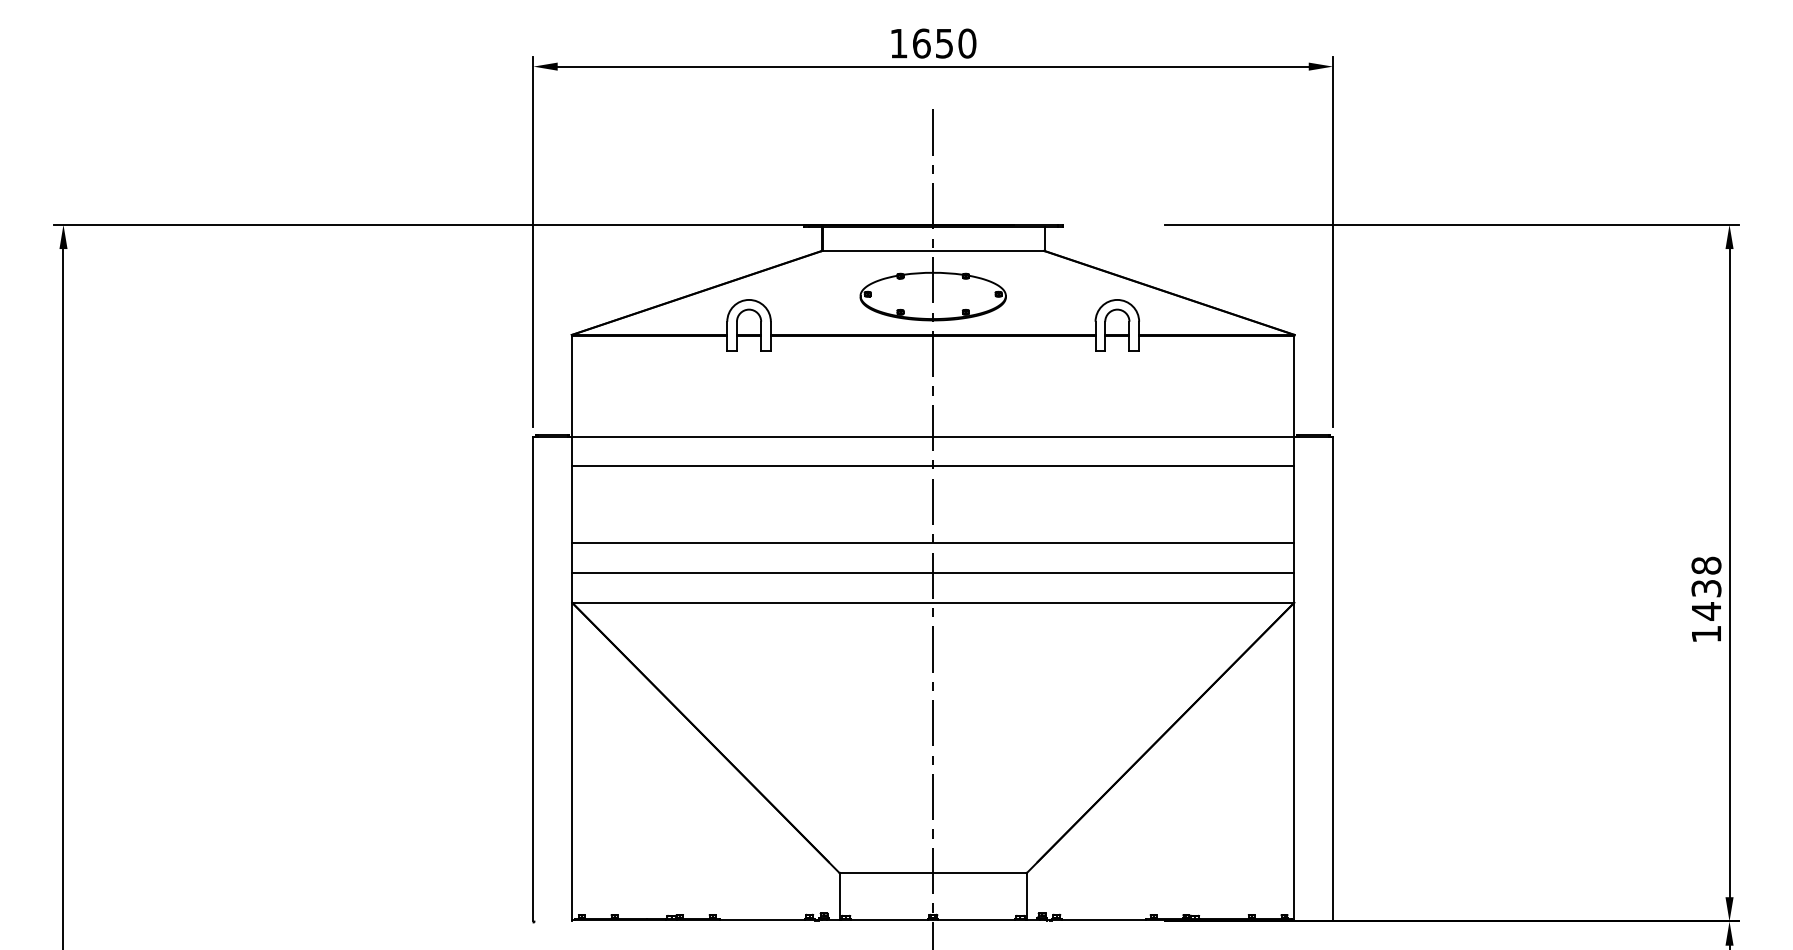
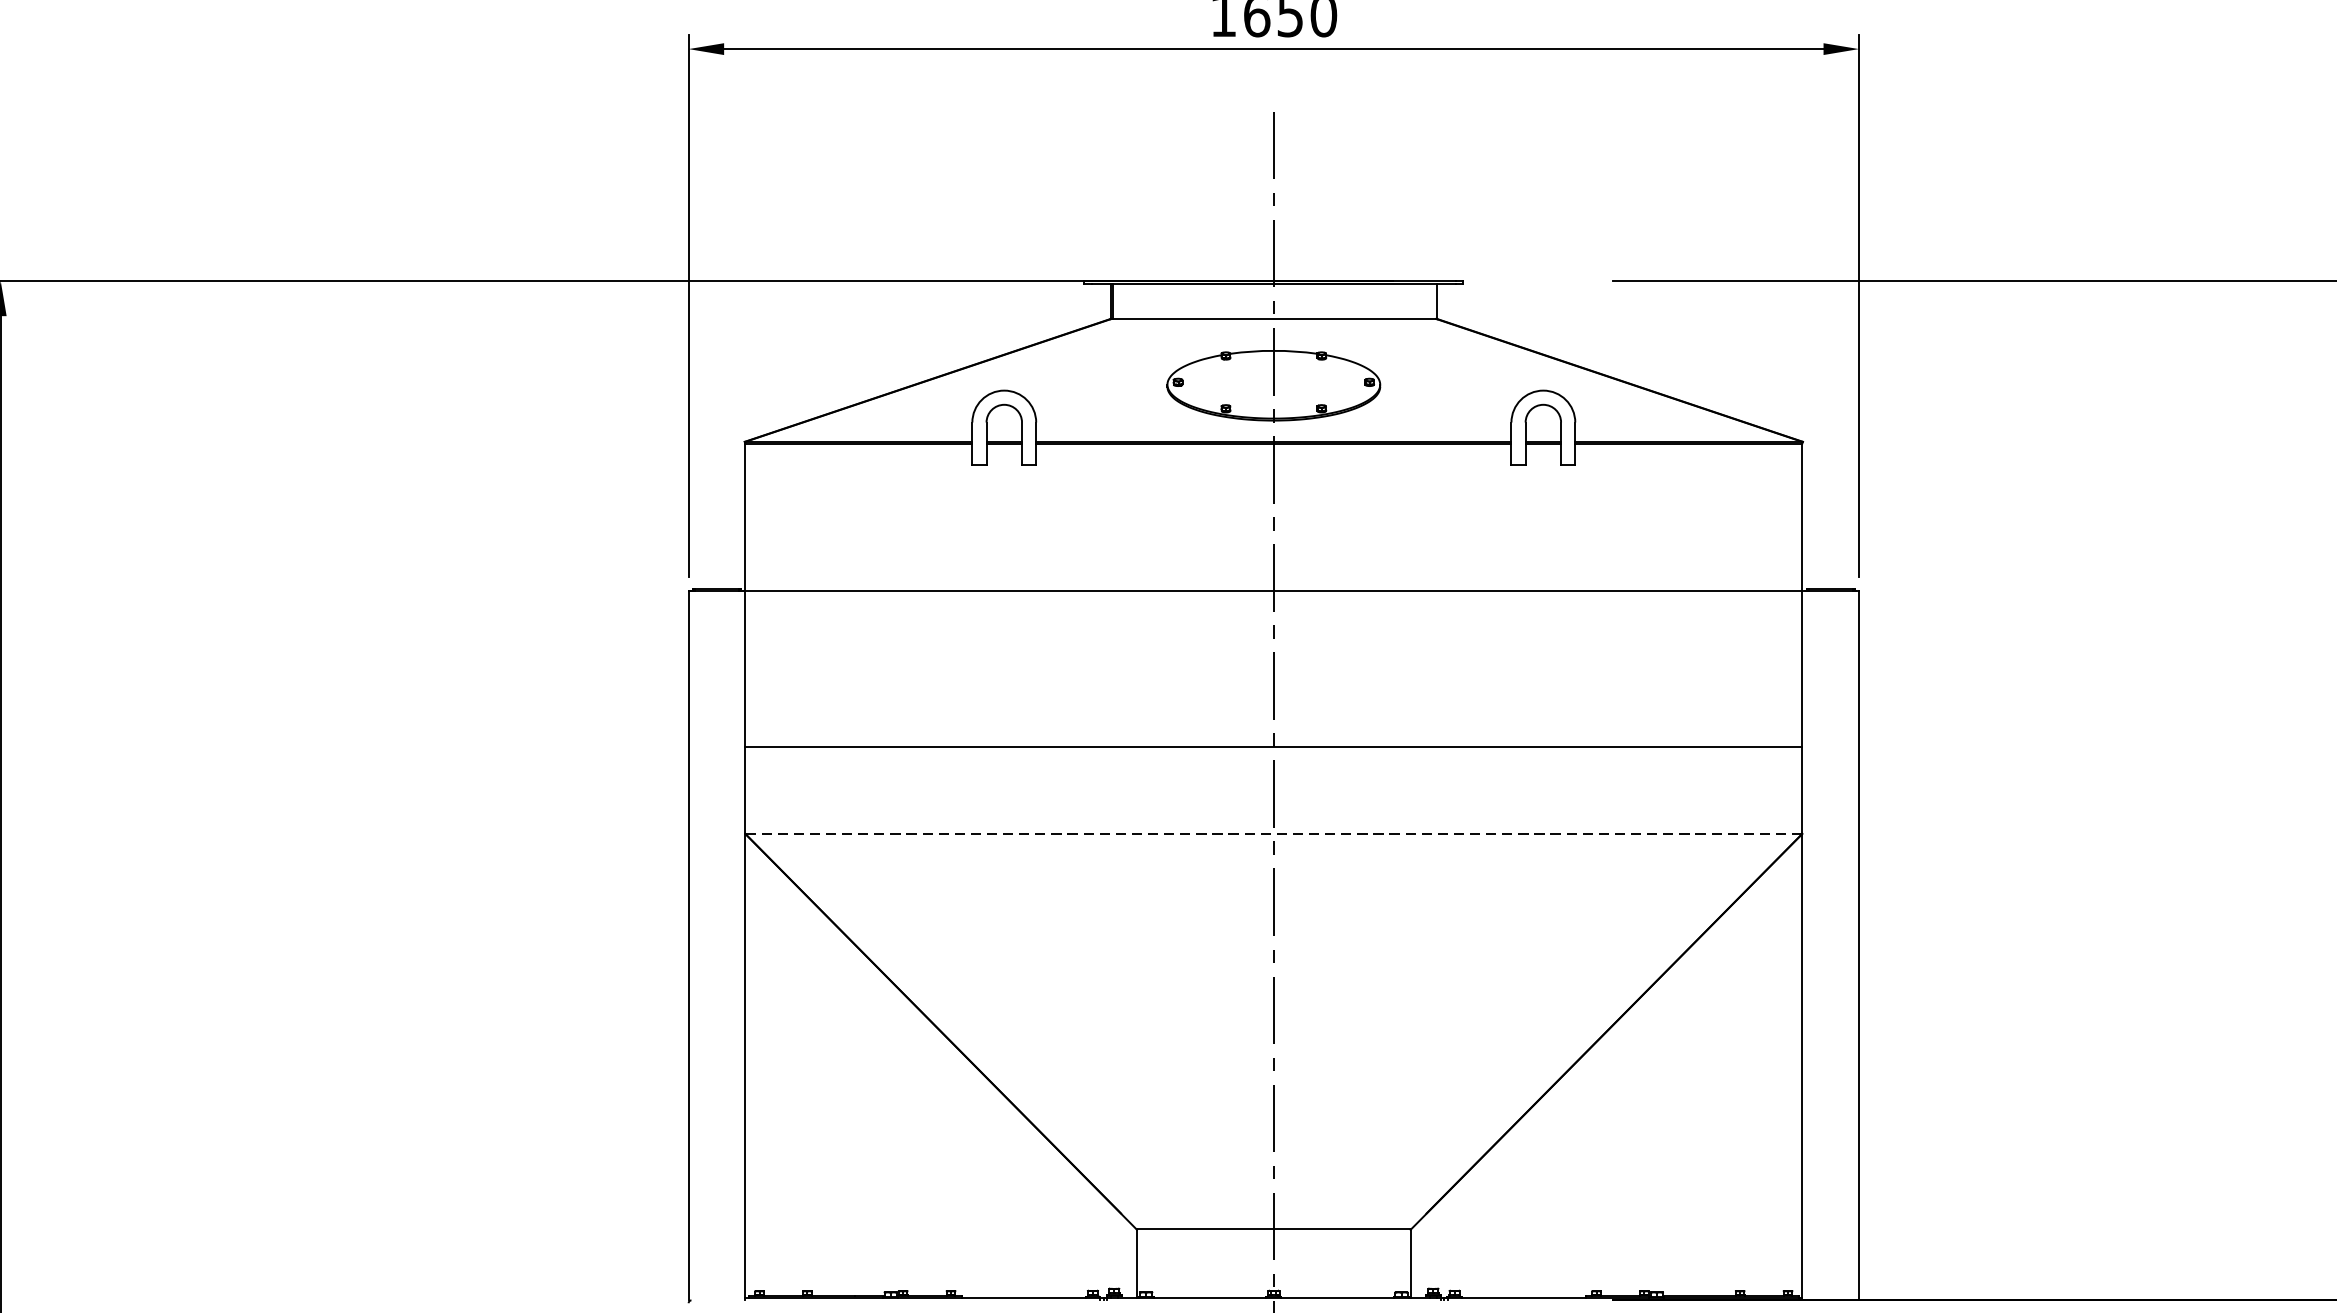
line: (933, 465) -> (1274, 632), removed
line: (933, 572) -> (1274, 789), removed
line: (933, 602) -> (1274, 833), solid -> dashed

